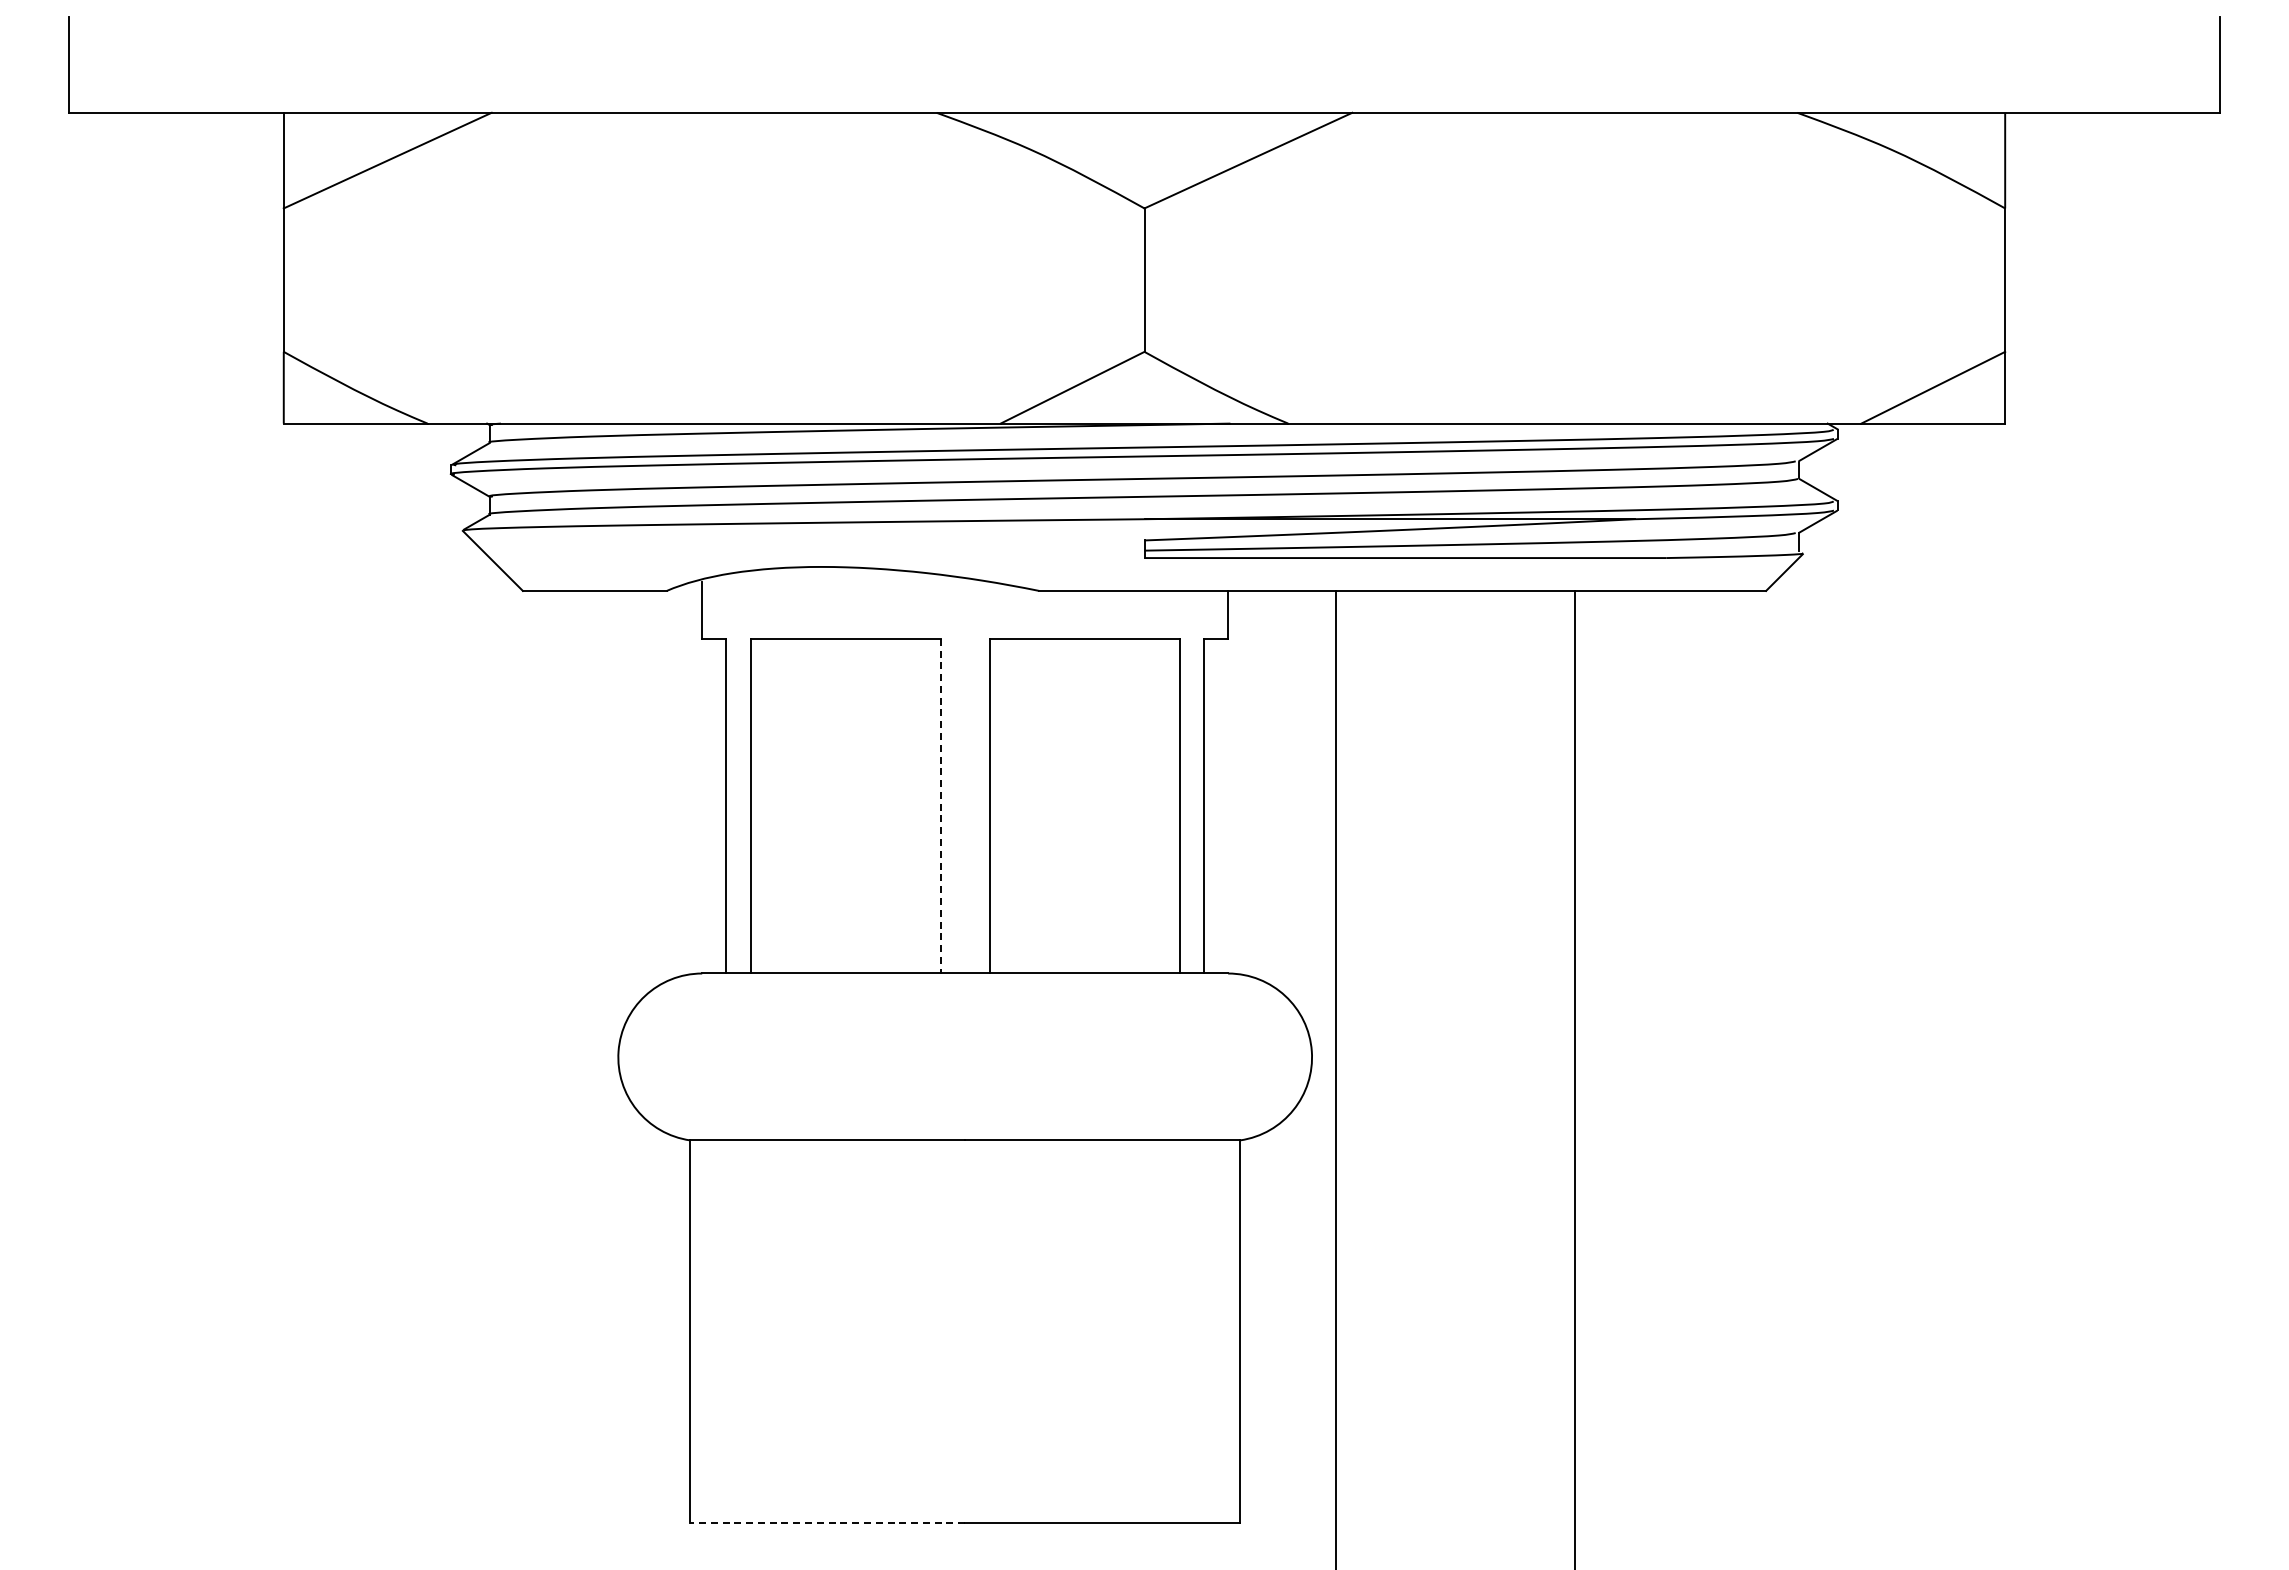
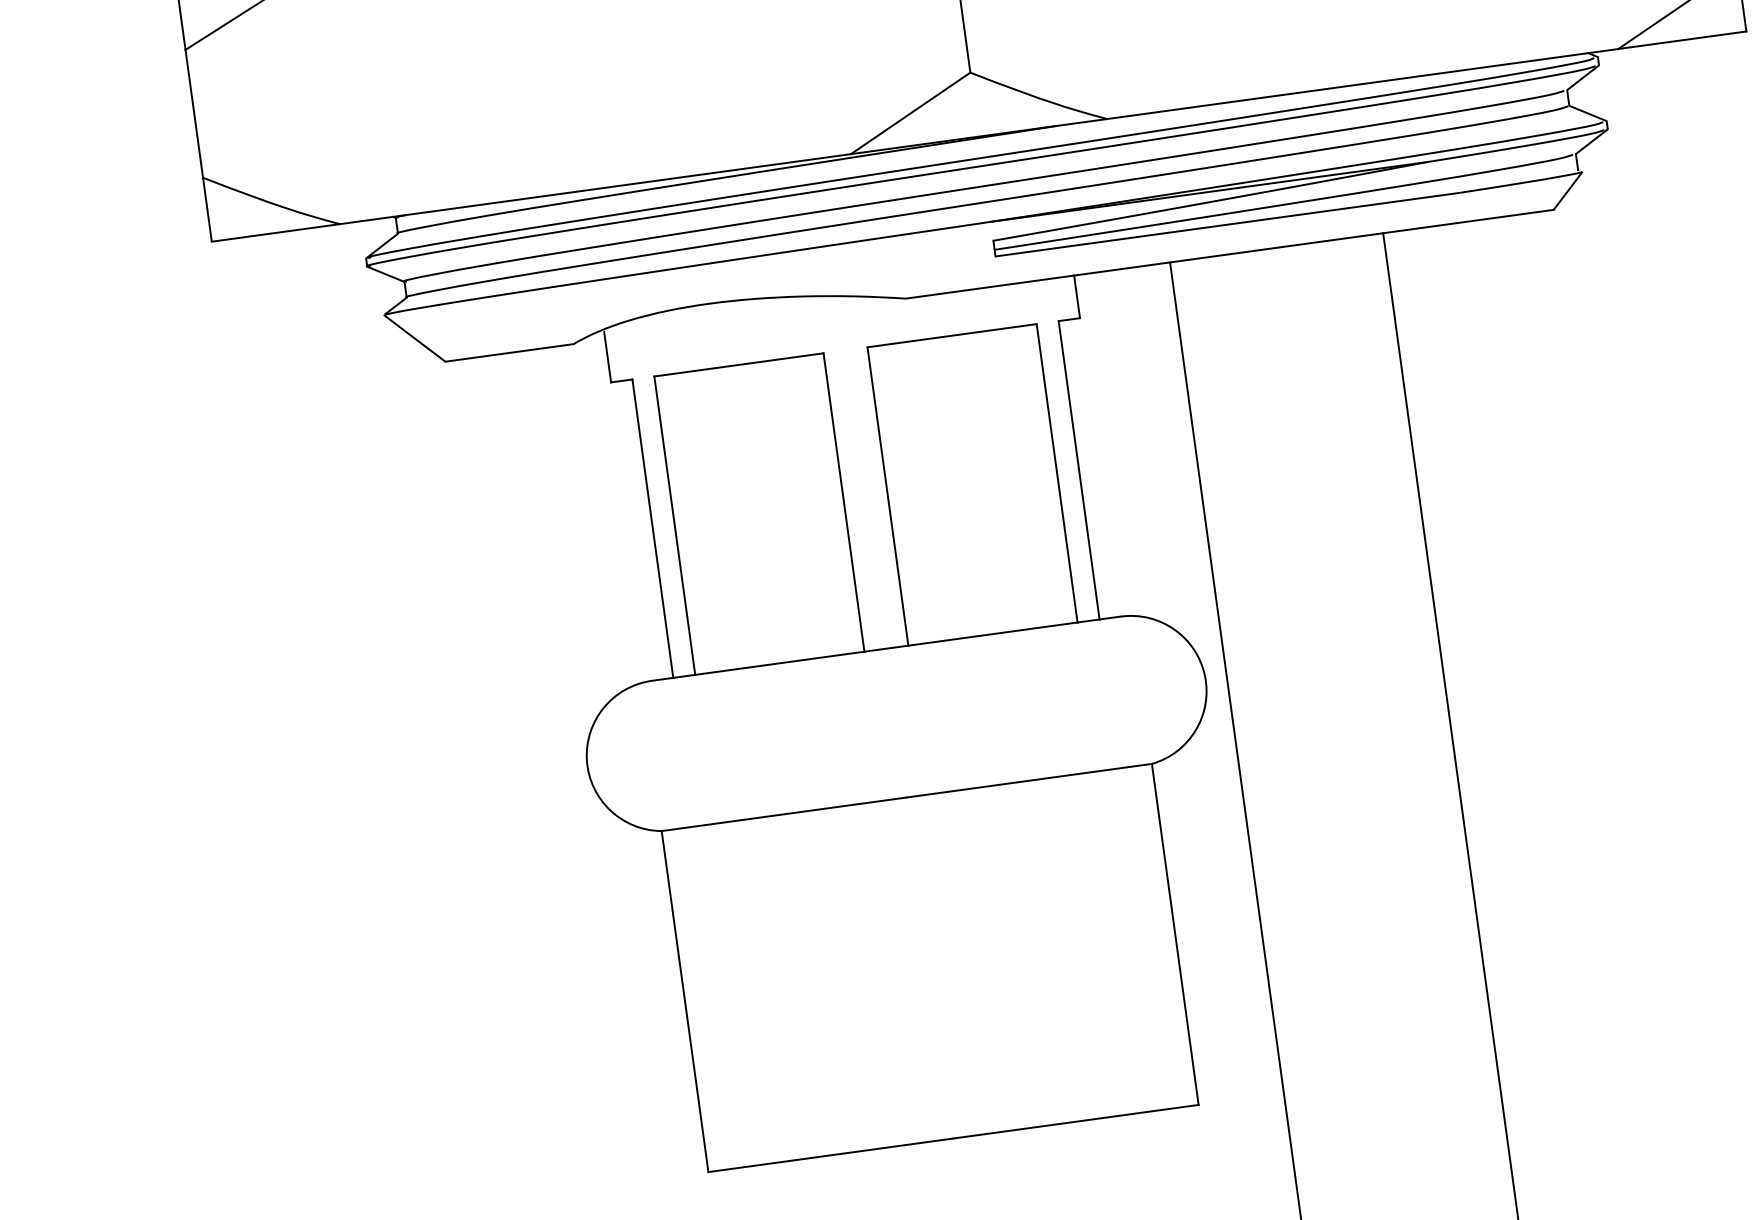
line: (940, 806) -> (844, 502), dashed -> solid
line: (827, 1522) -> (830, 1154), dashed -> solid

